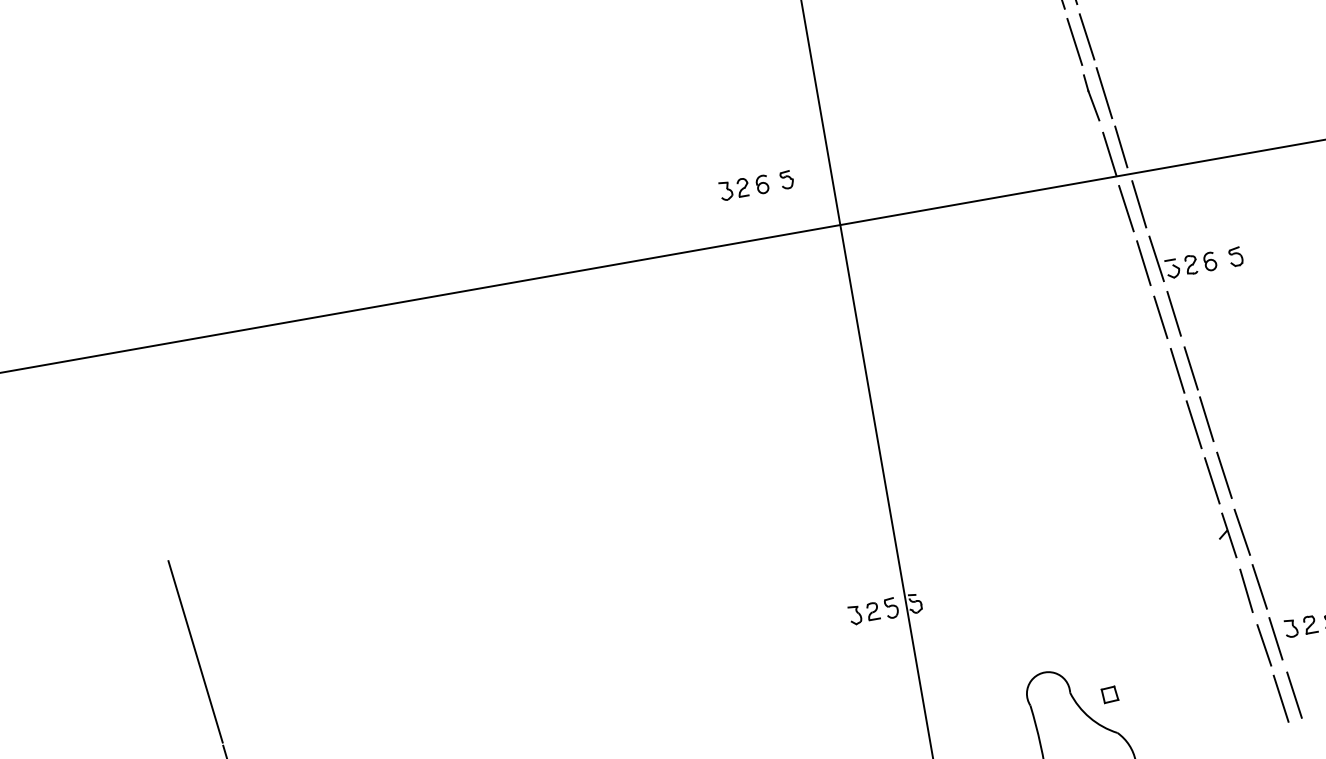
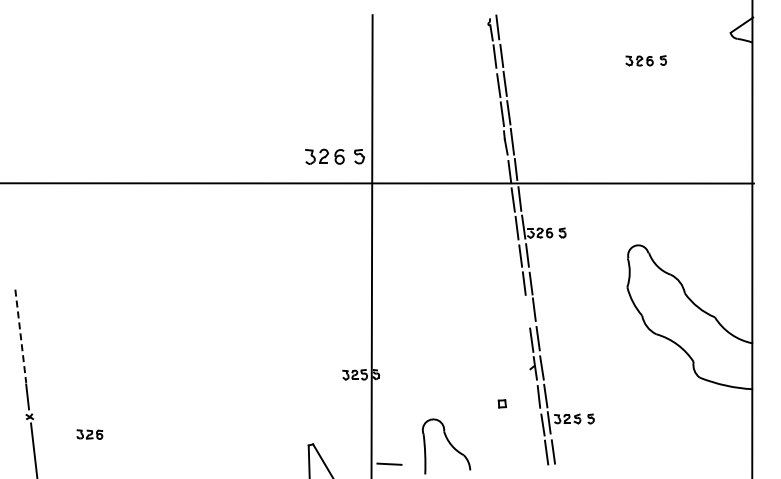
part: (755, 184) -> (334, 156), size x1.6
line: (1193, 425) -> (527, 311), removed
line: (195, 652) -> (20, 336), solid -> dashed
part: (1108, 694) -> (501, 403), moved

